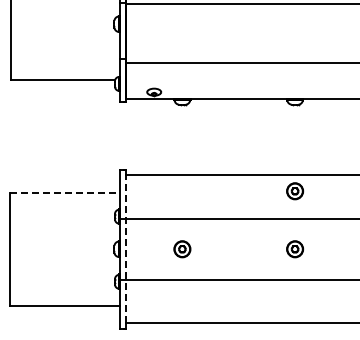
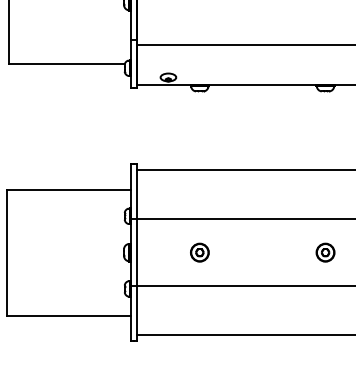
part: (295, 191) -> (325, 188), removed
line: (65, 192) -> (69, 189), dashed -> solid
line: (126, 248) -> (137, 251), dashed -> solid

